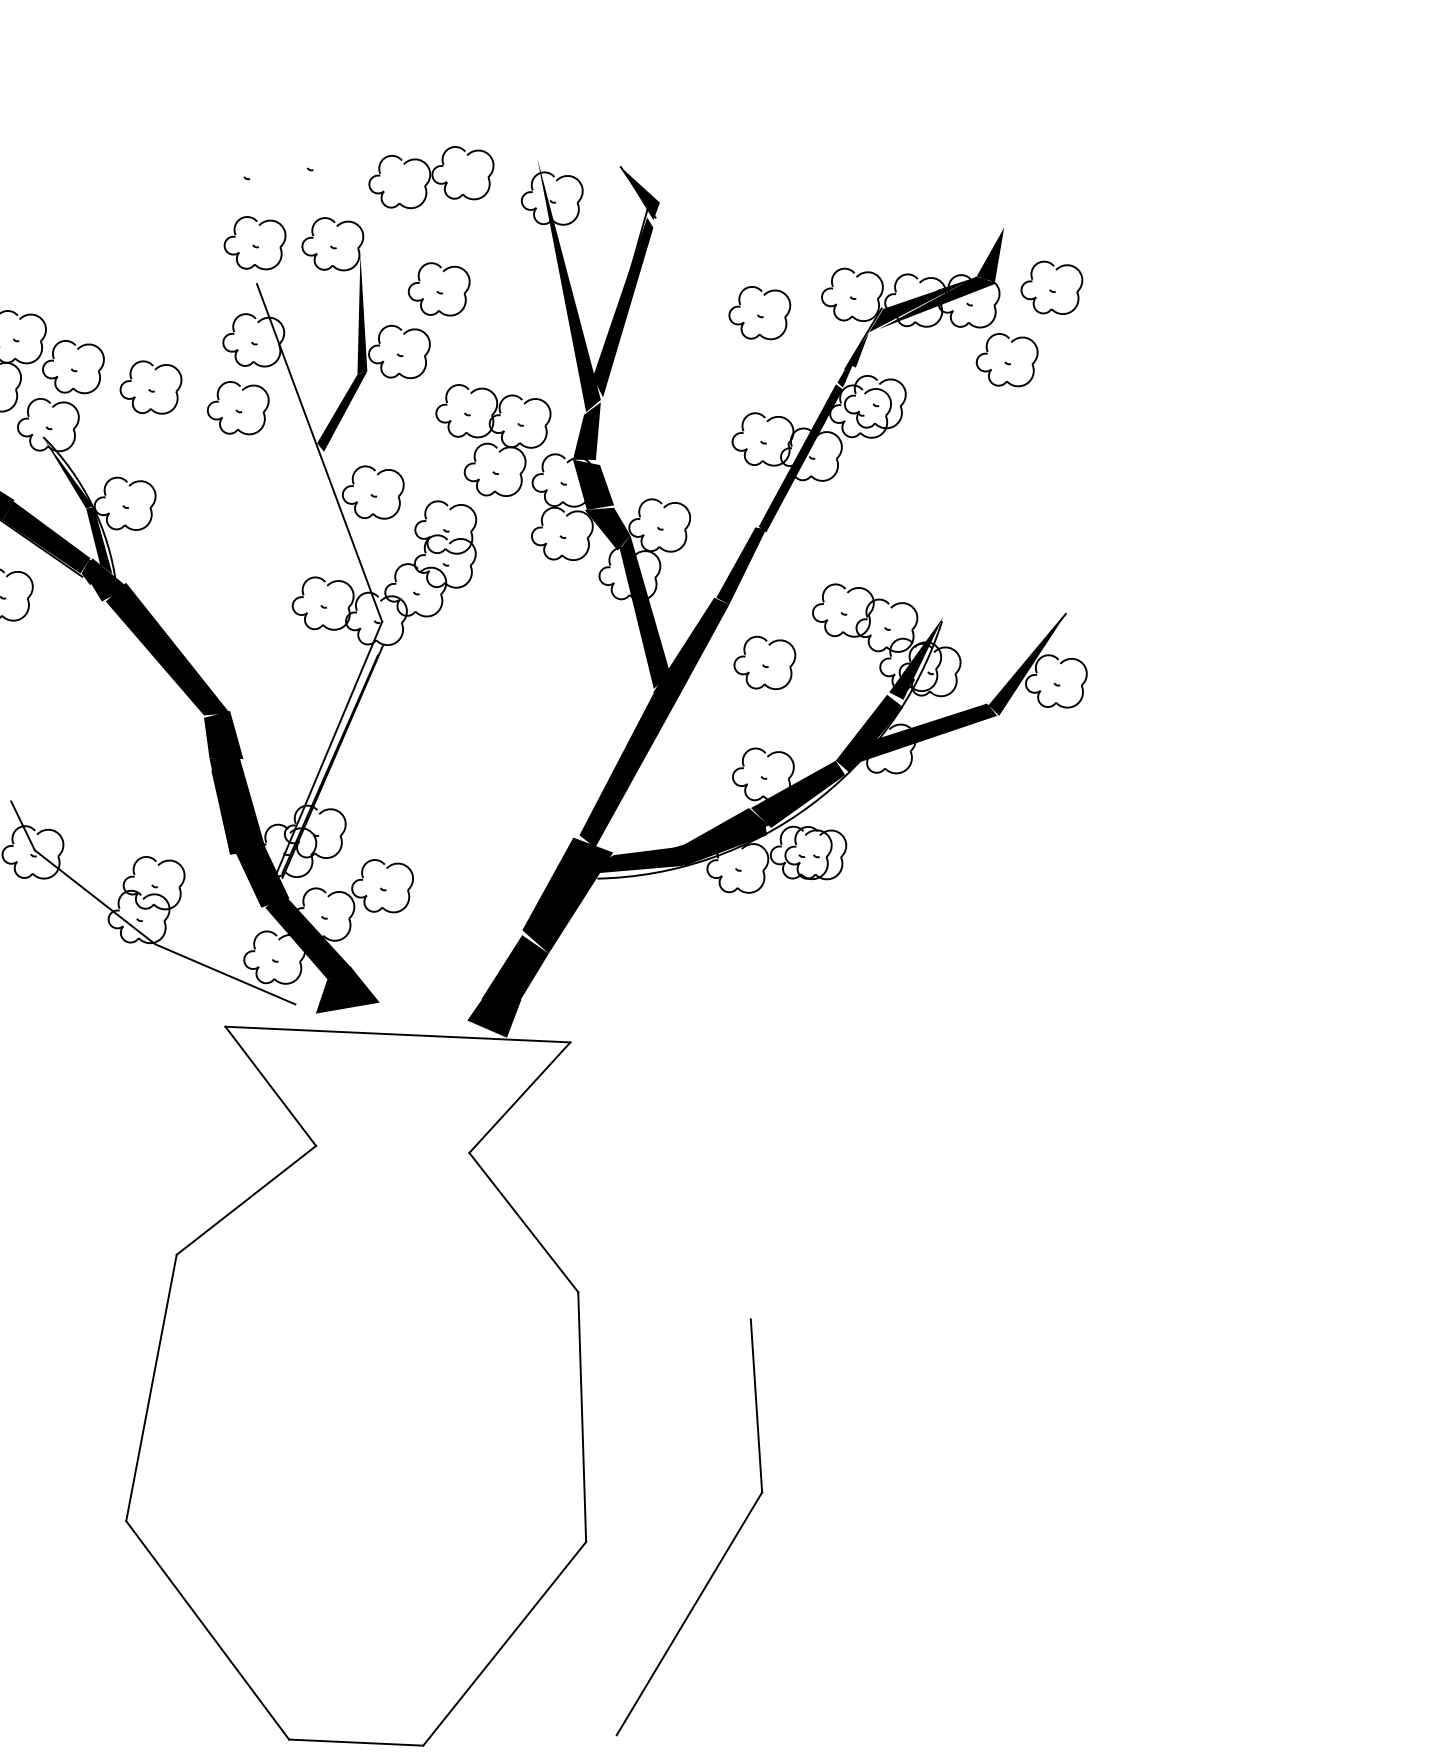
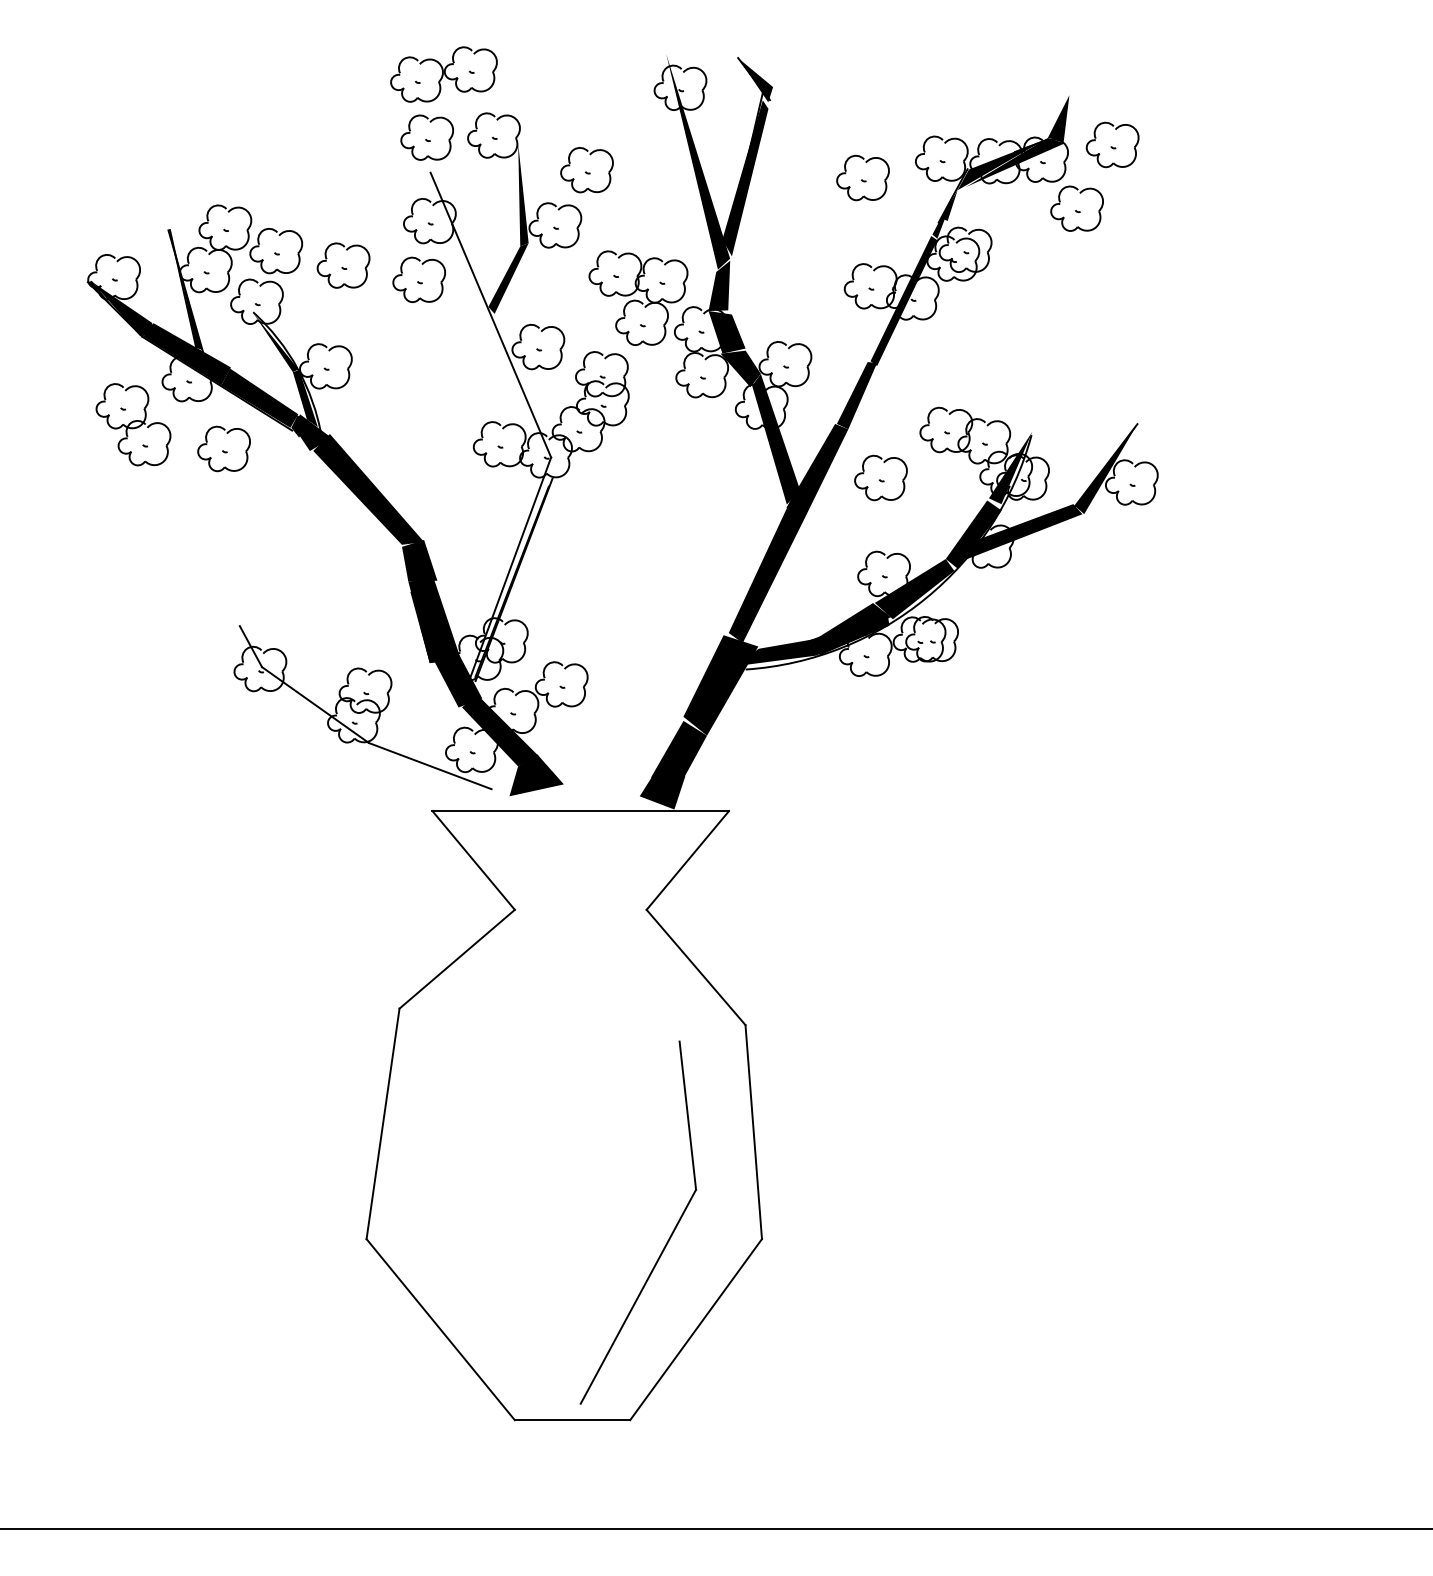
part: (430, 177) -> (443, 74), moved
part: (727, 1547) -> (668, 1238), moved

